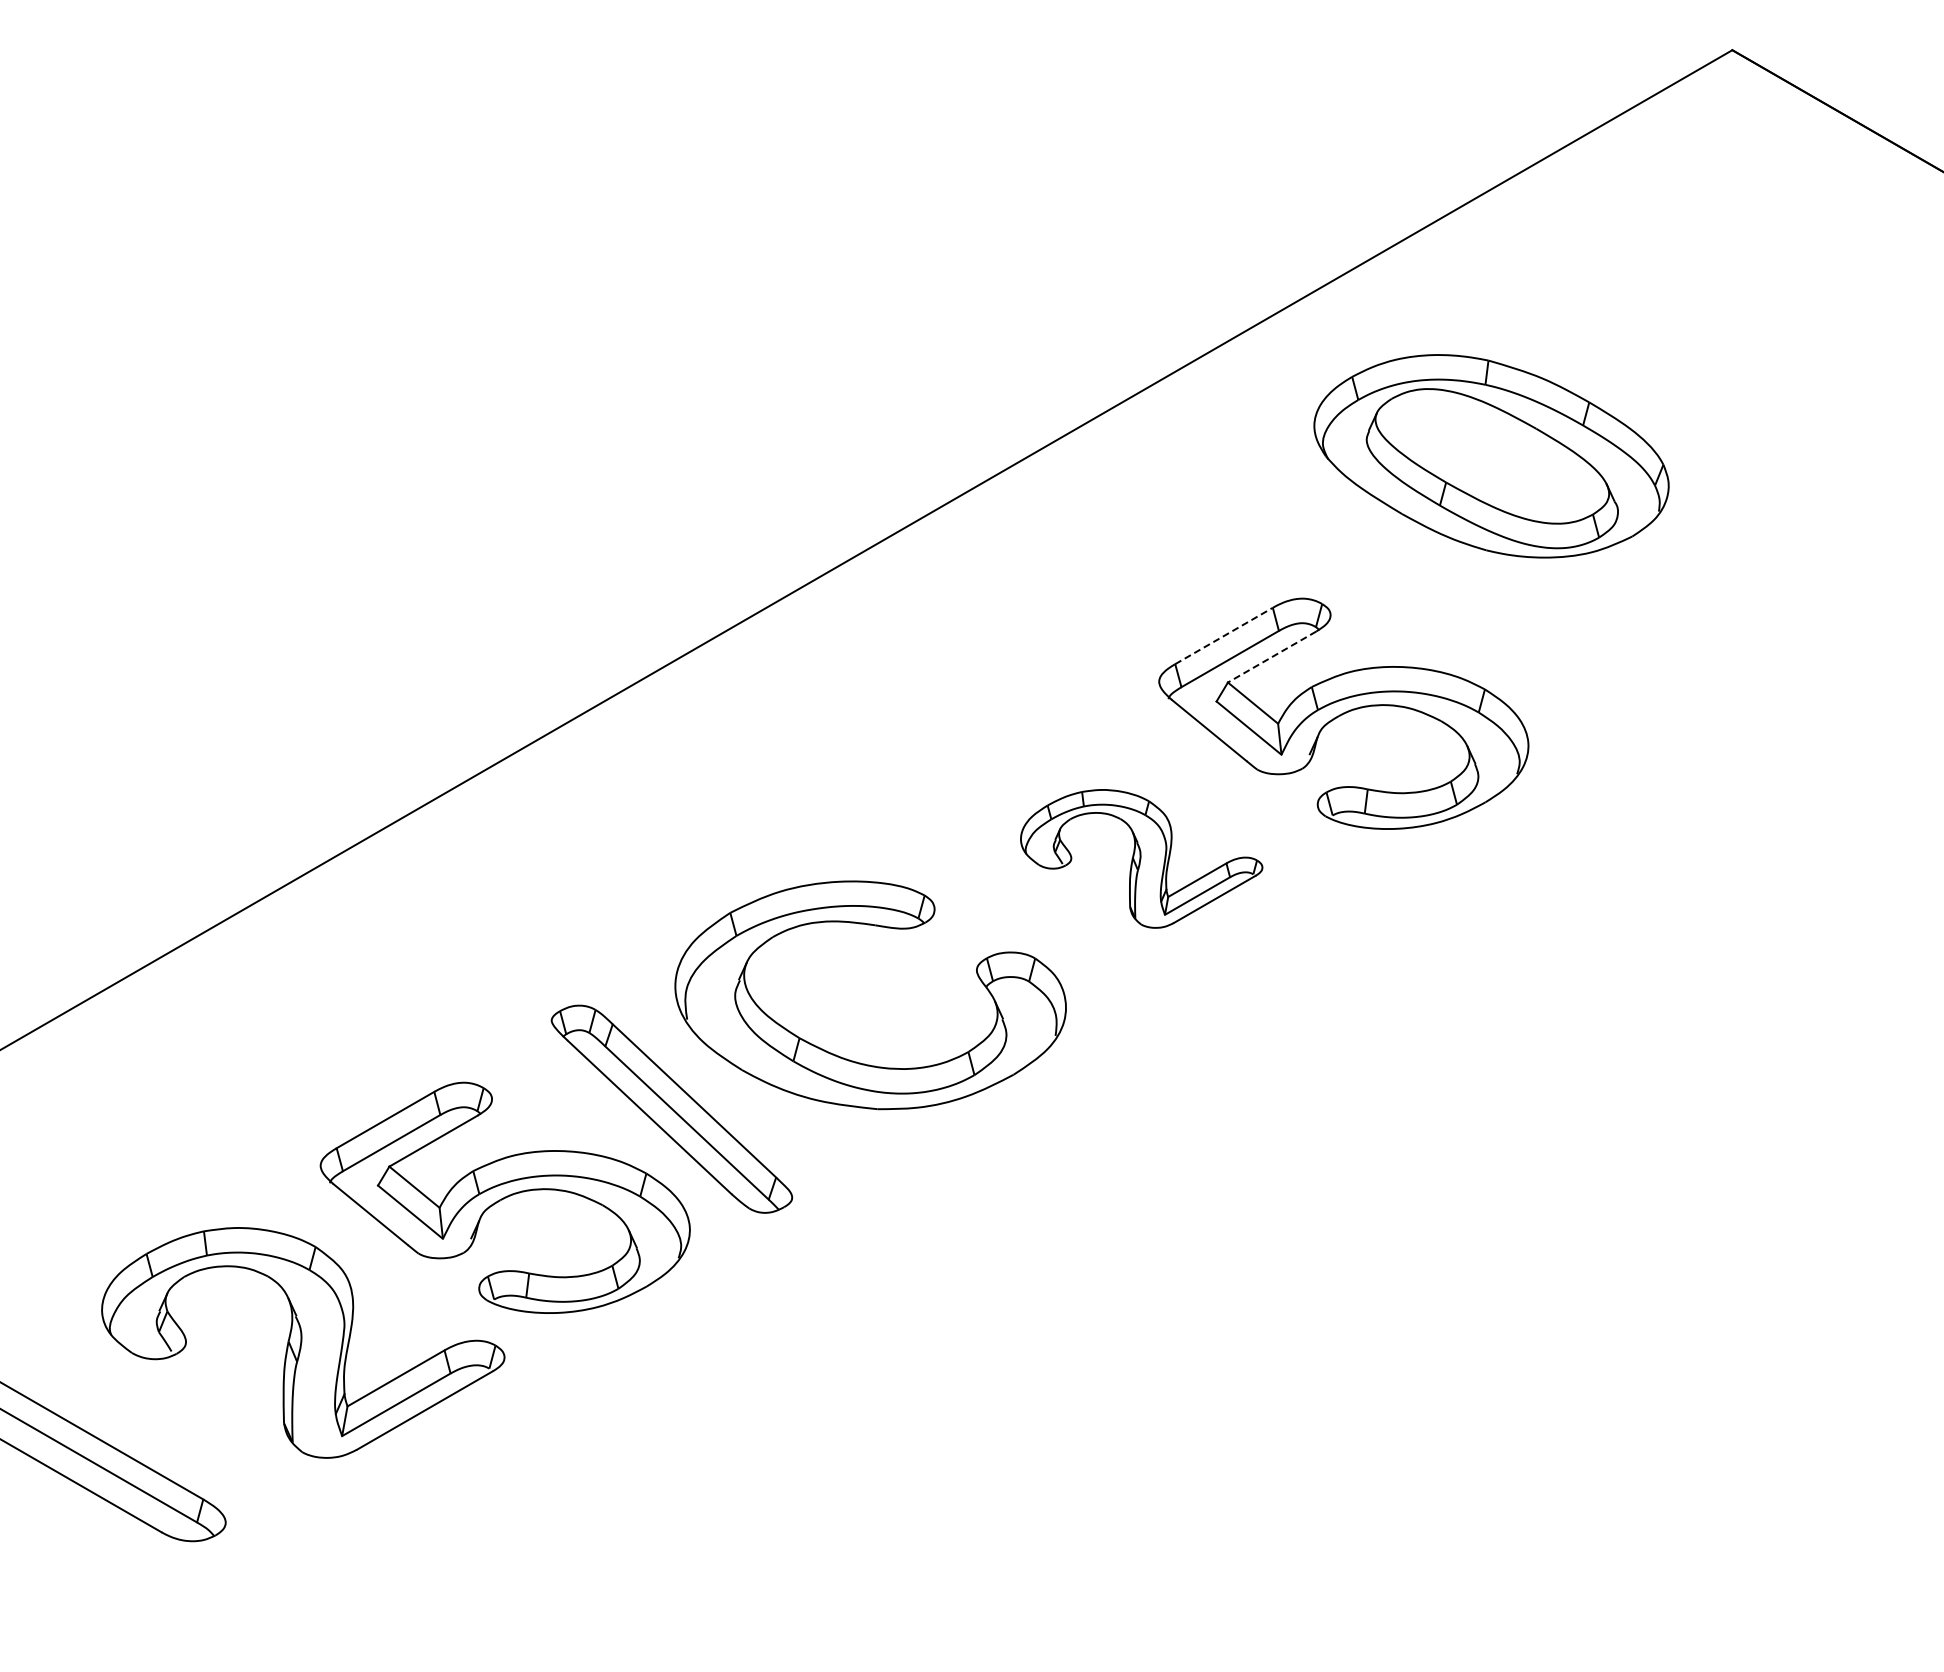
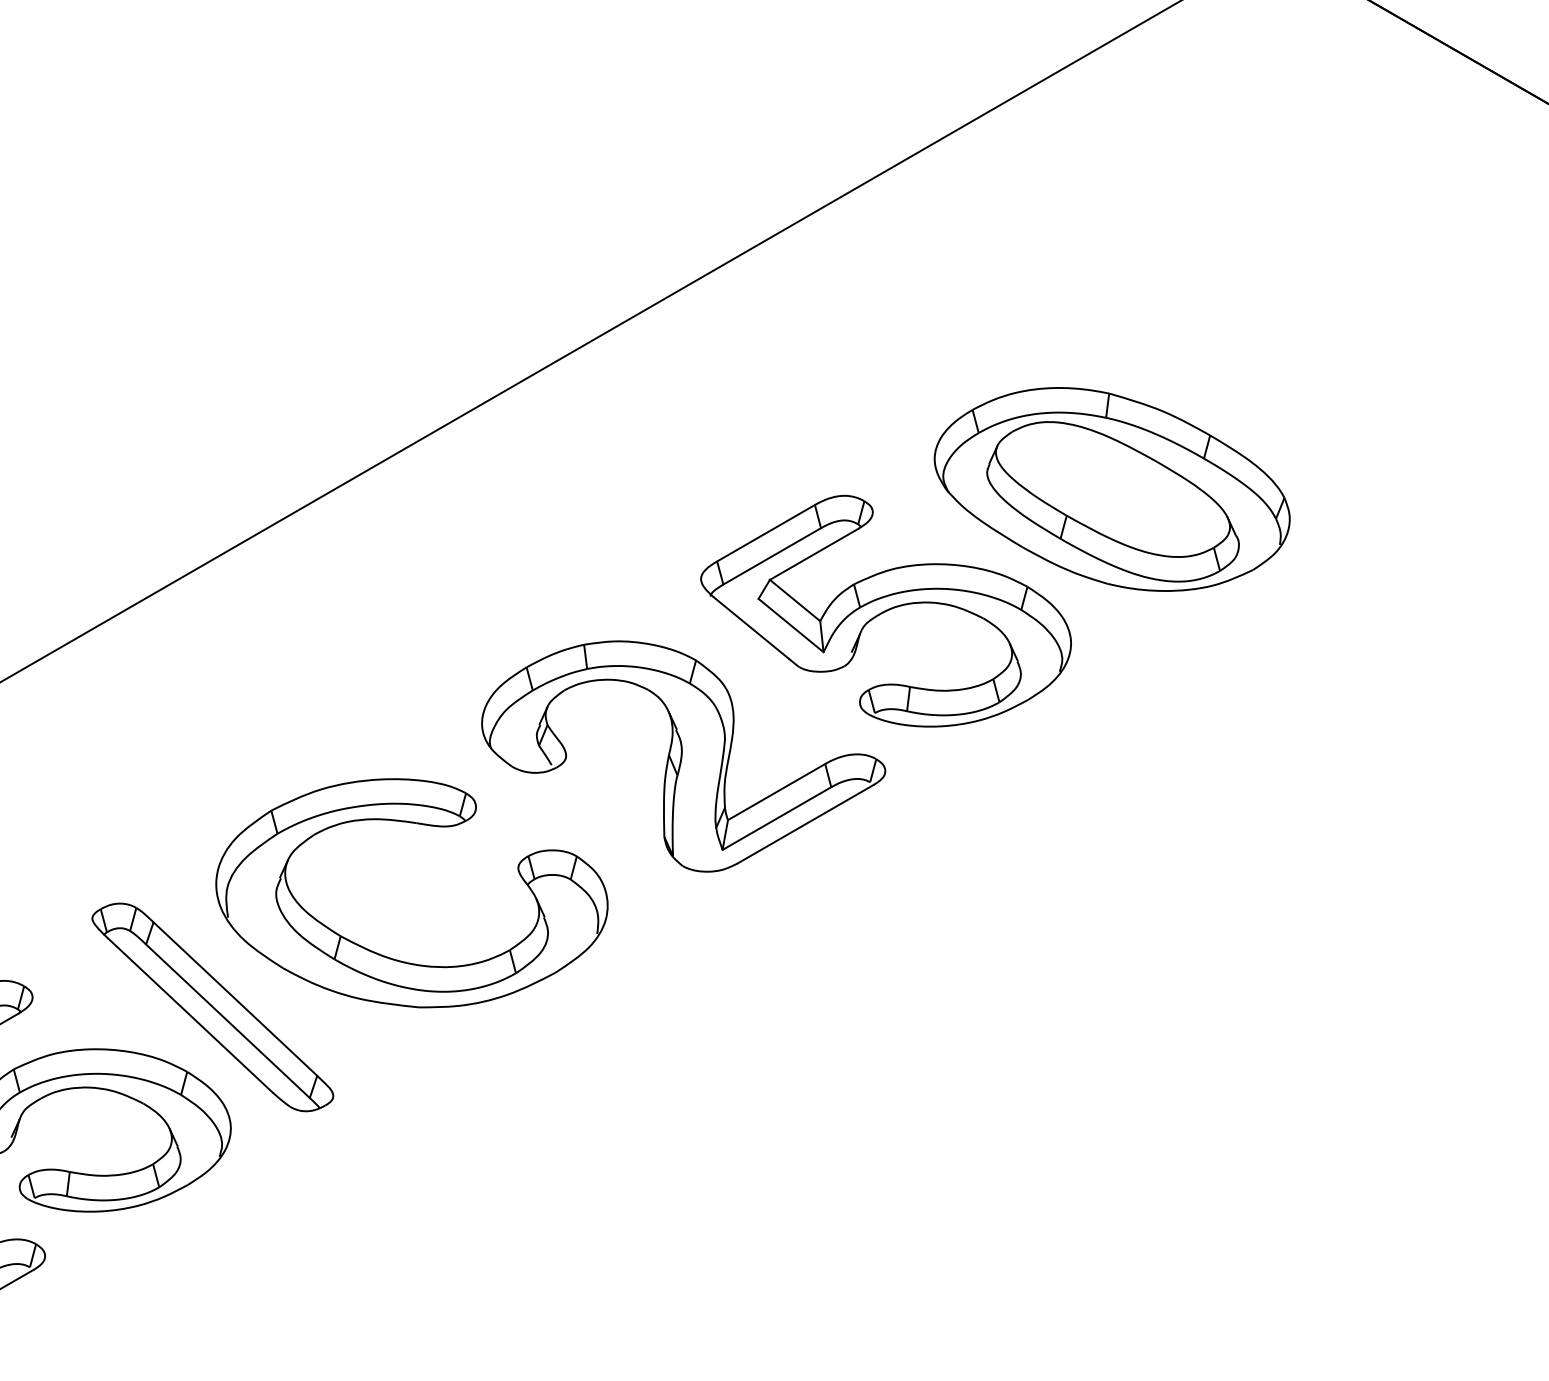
part: (1491, 456) -> (1112, 489), moved
line: (1224, 635) -> (766, 532), dashed -> solid
line: (1272, 657) -> (814, 554), dashed -> solid
part: (1141, 858) -> (683, 756), size x1.67

